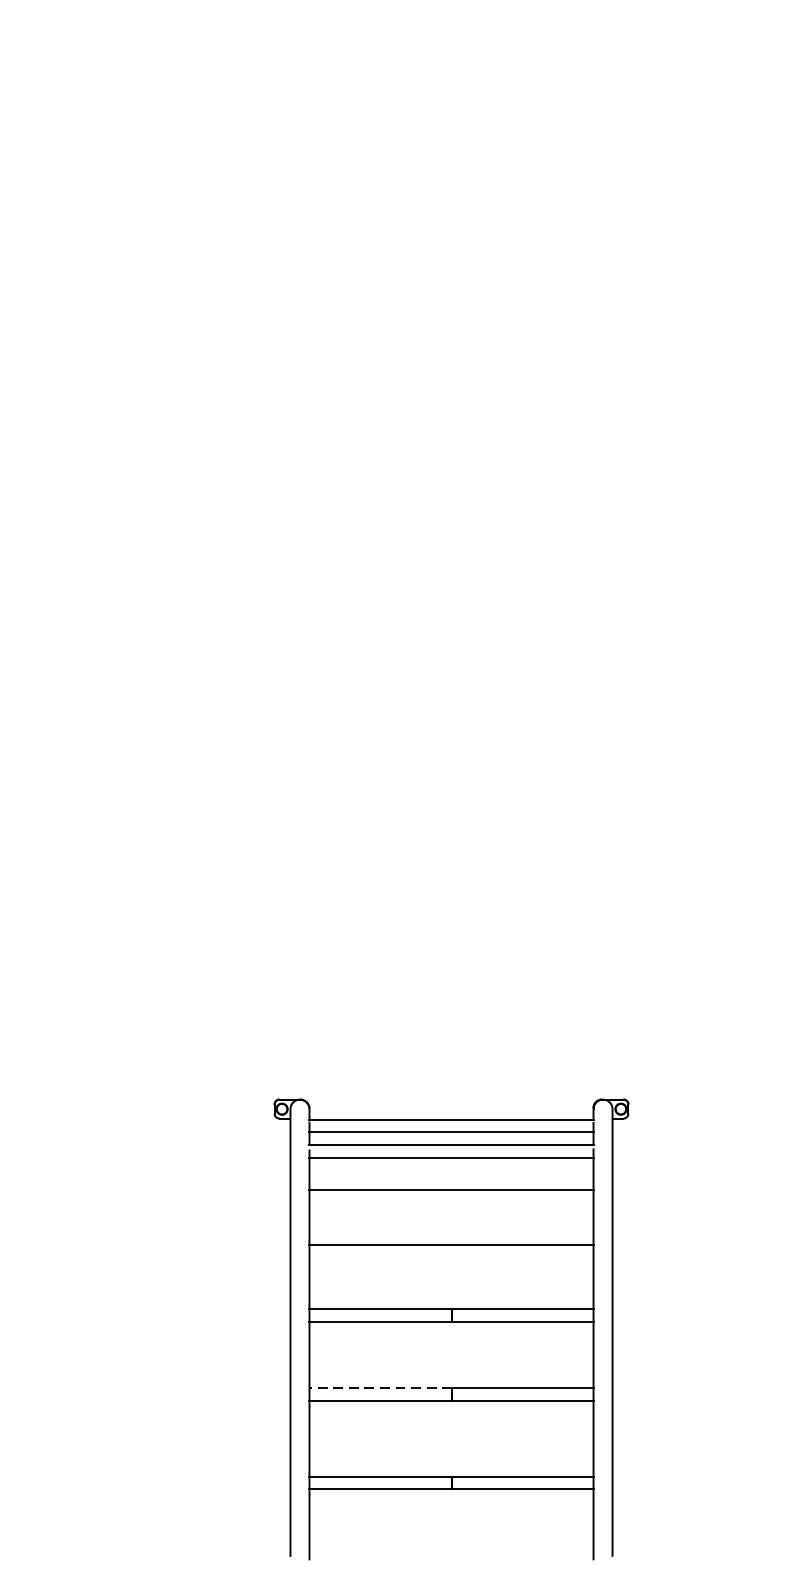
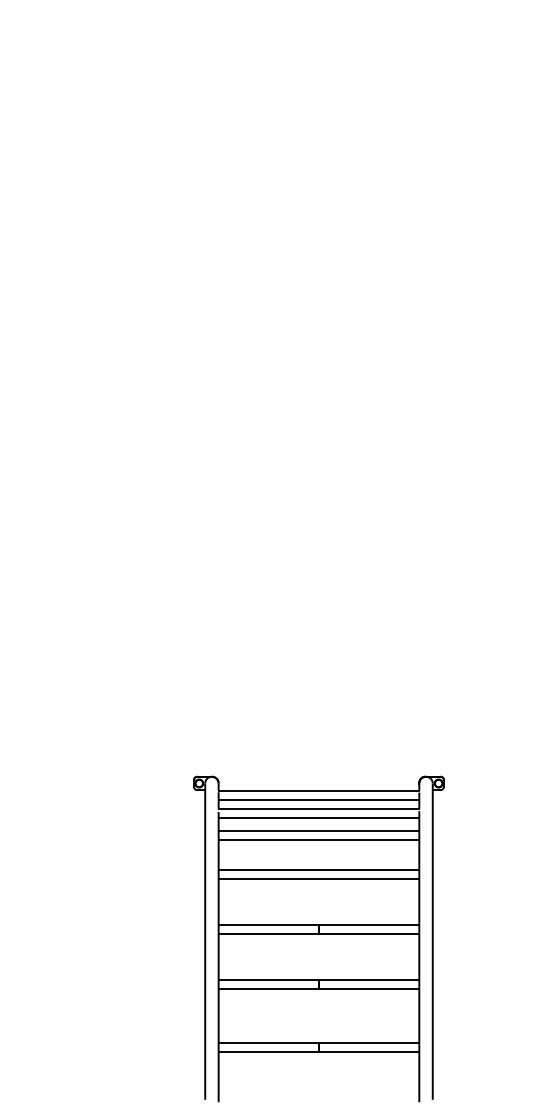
line: (450, 1177) -> (318, 831), added
line: (450, 1232) -> (318, 870), added
line: (380, 1388) -> (268, 980), dashed -> solid

